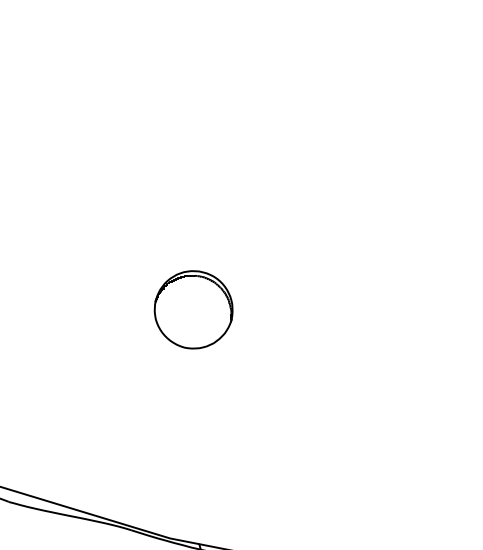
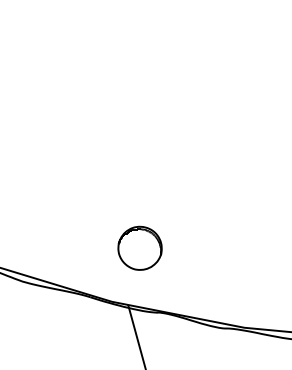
part: (192, 308) -> (139, 247), moved

